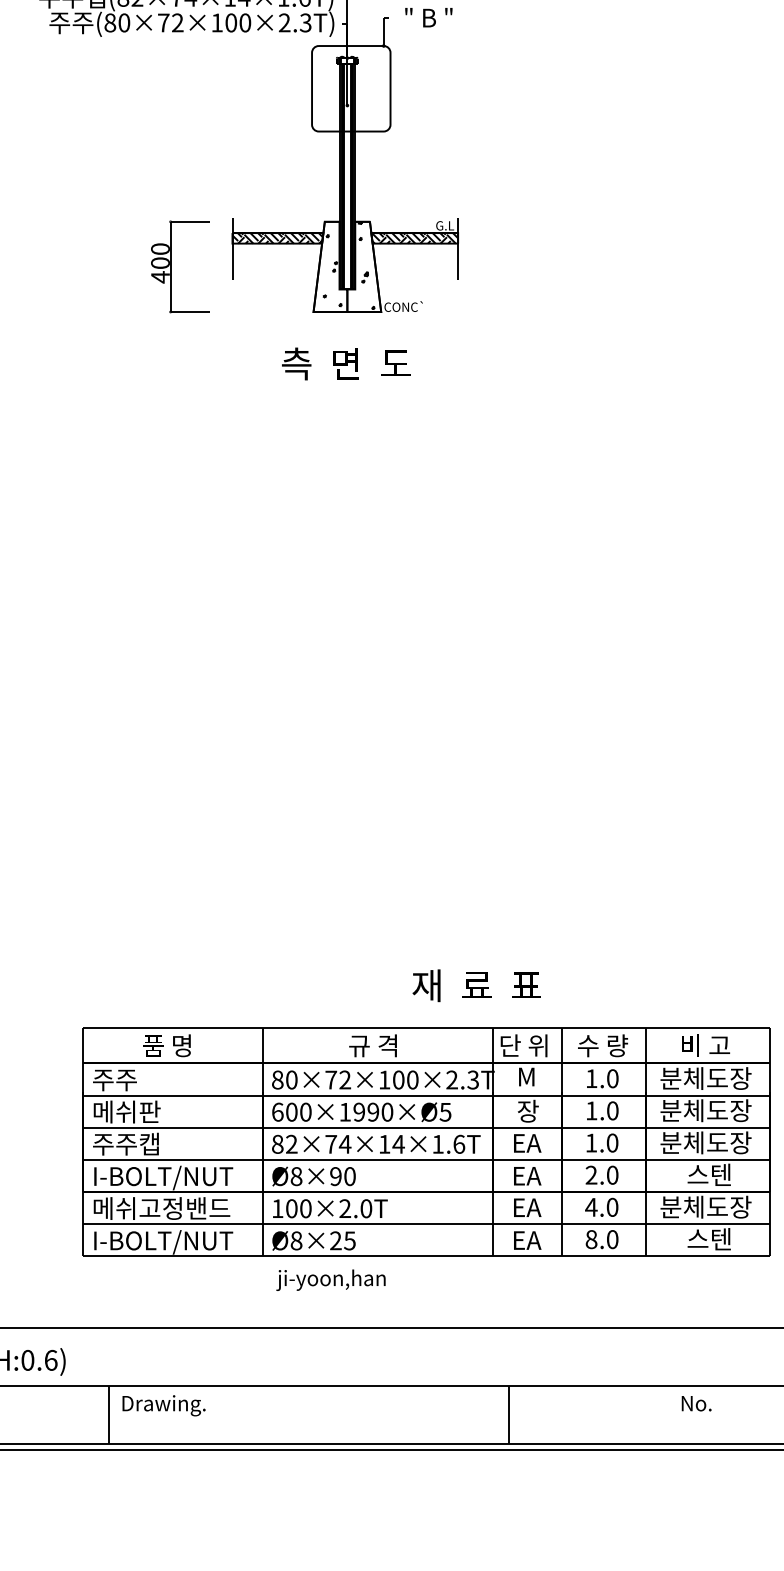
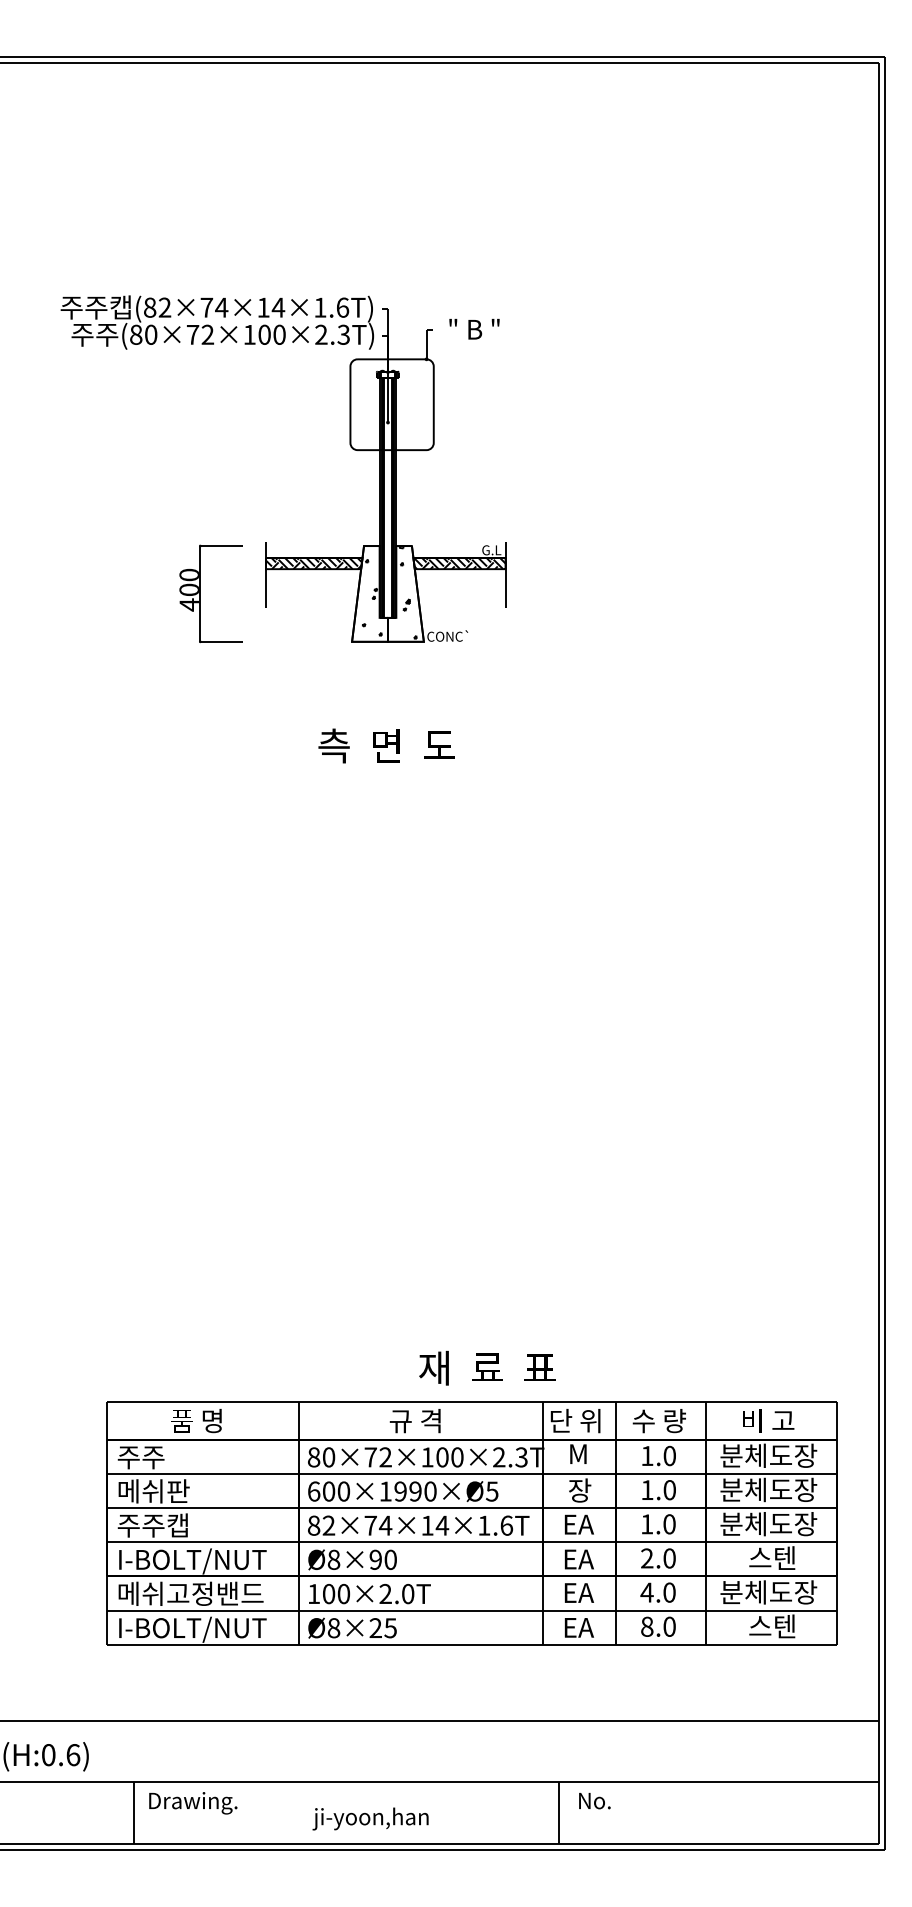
text: (345, 363) -> (386, 745), moved
text: (476, 985) -> (487, 1368), moved
text: (330, 1279) -> (370, 1818), moved
text: (696, 1404) -> (594, 1801), moved

